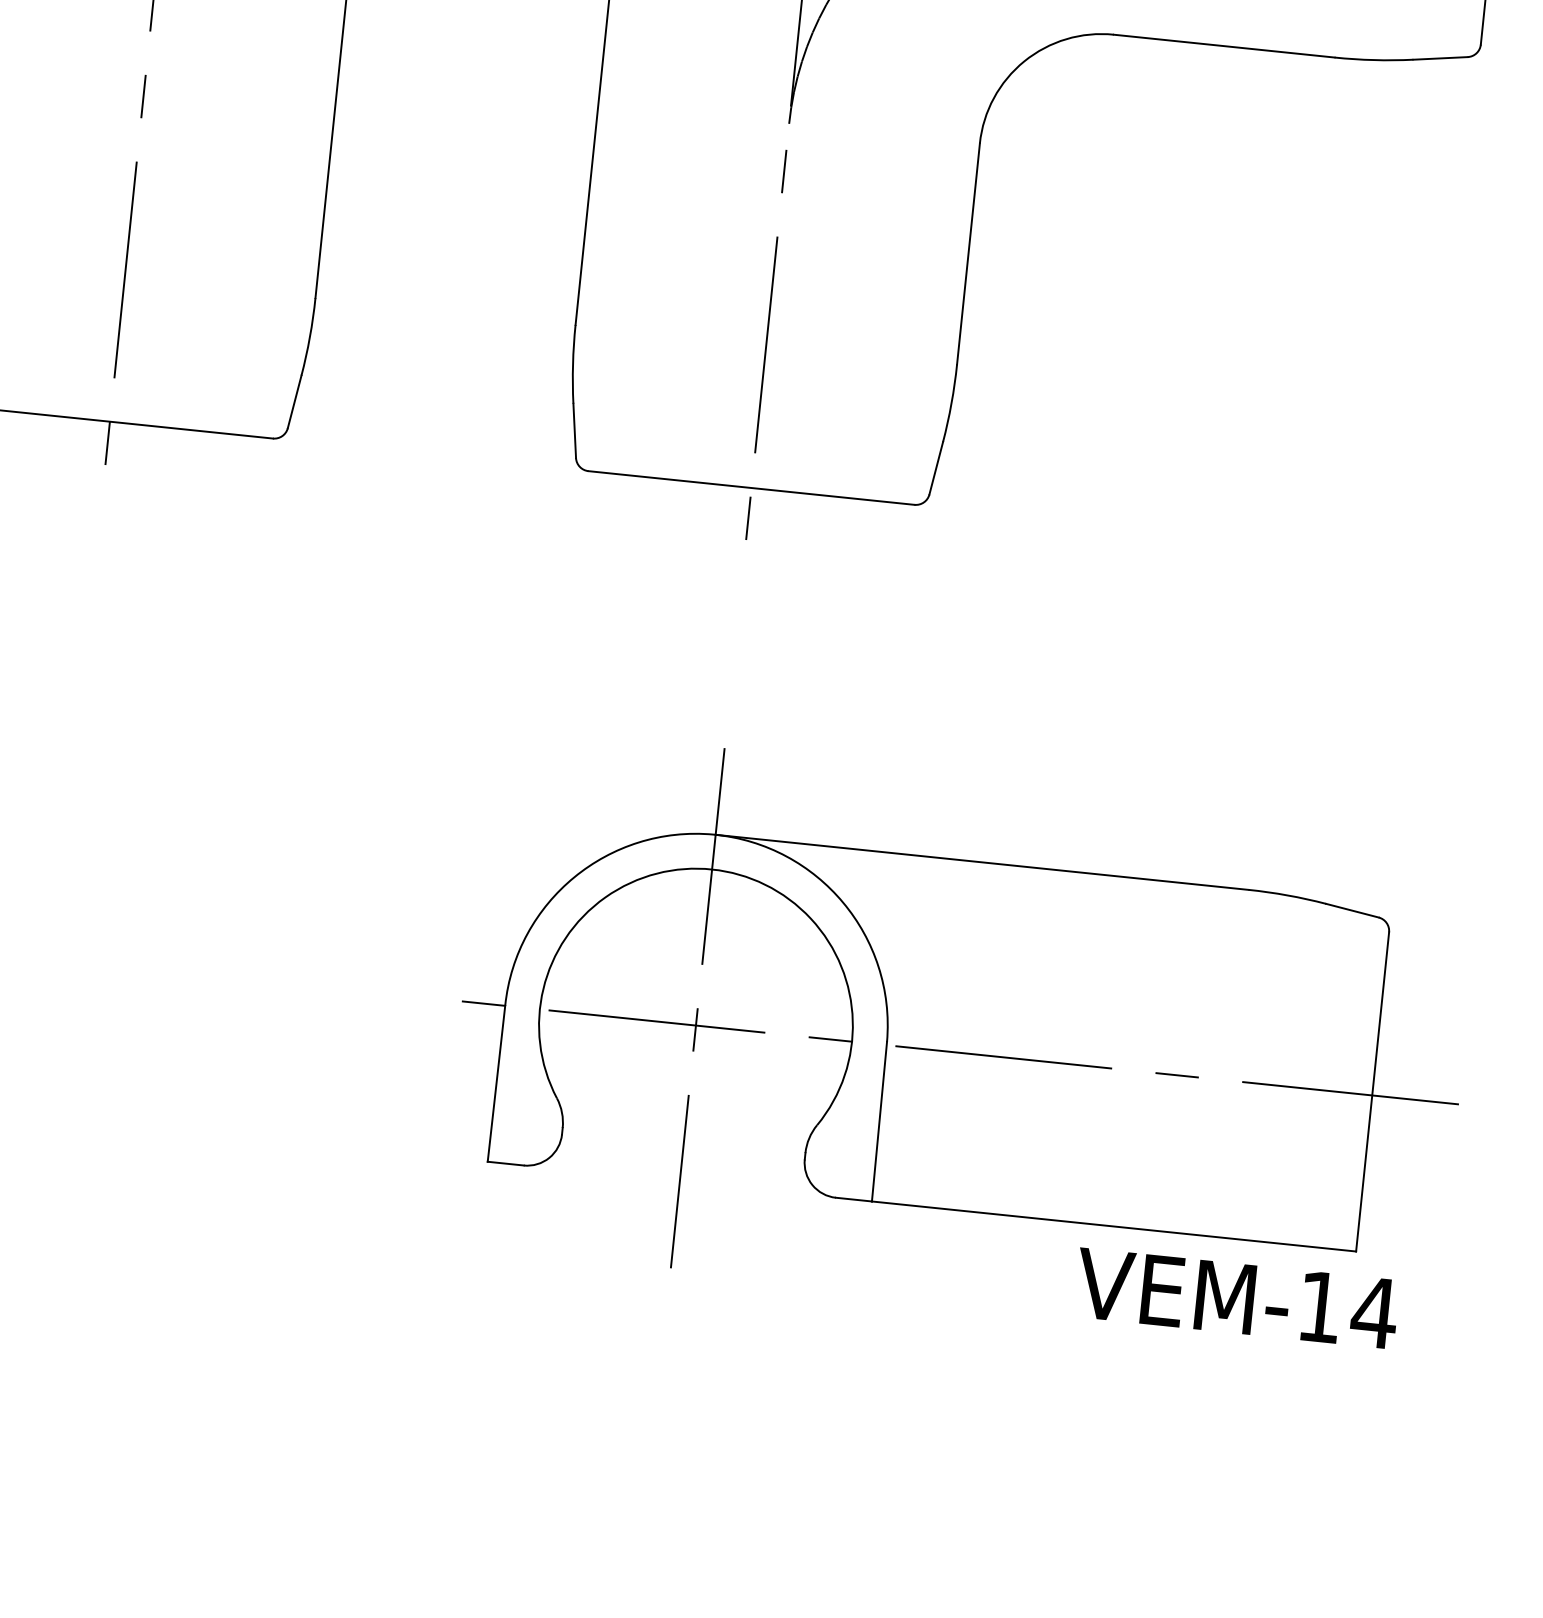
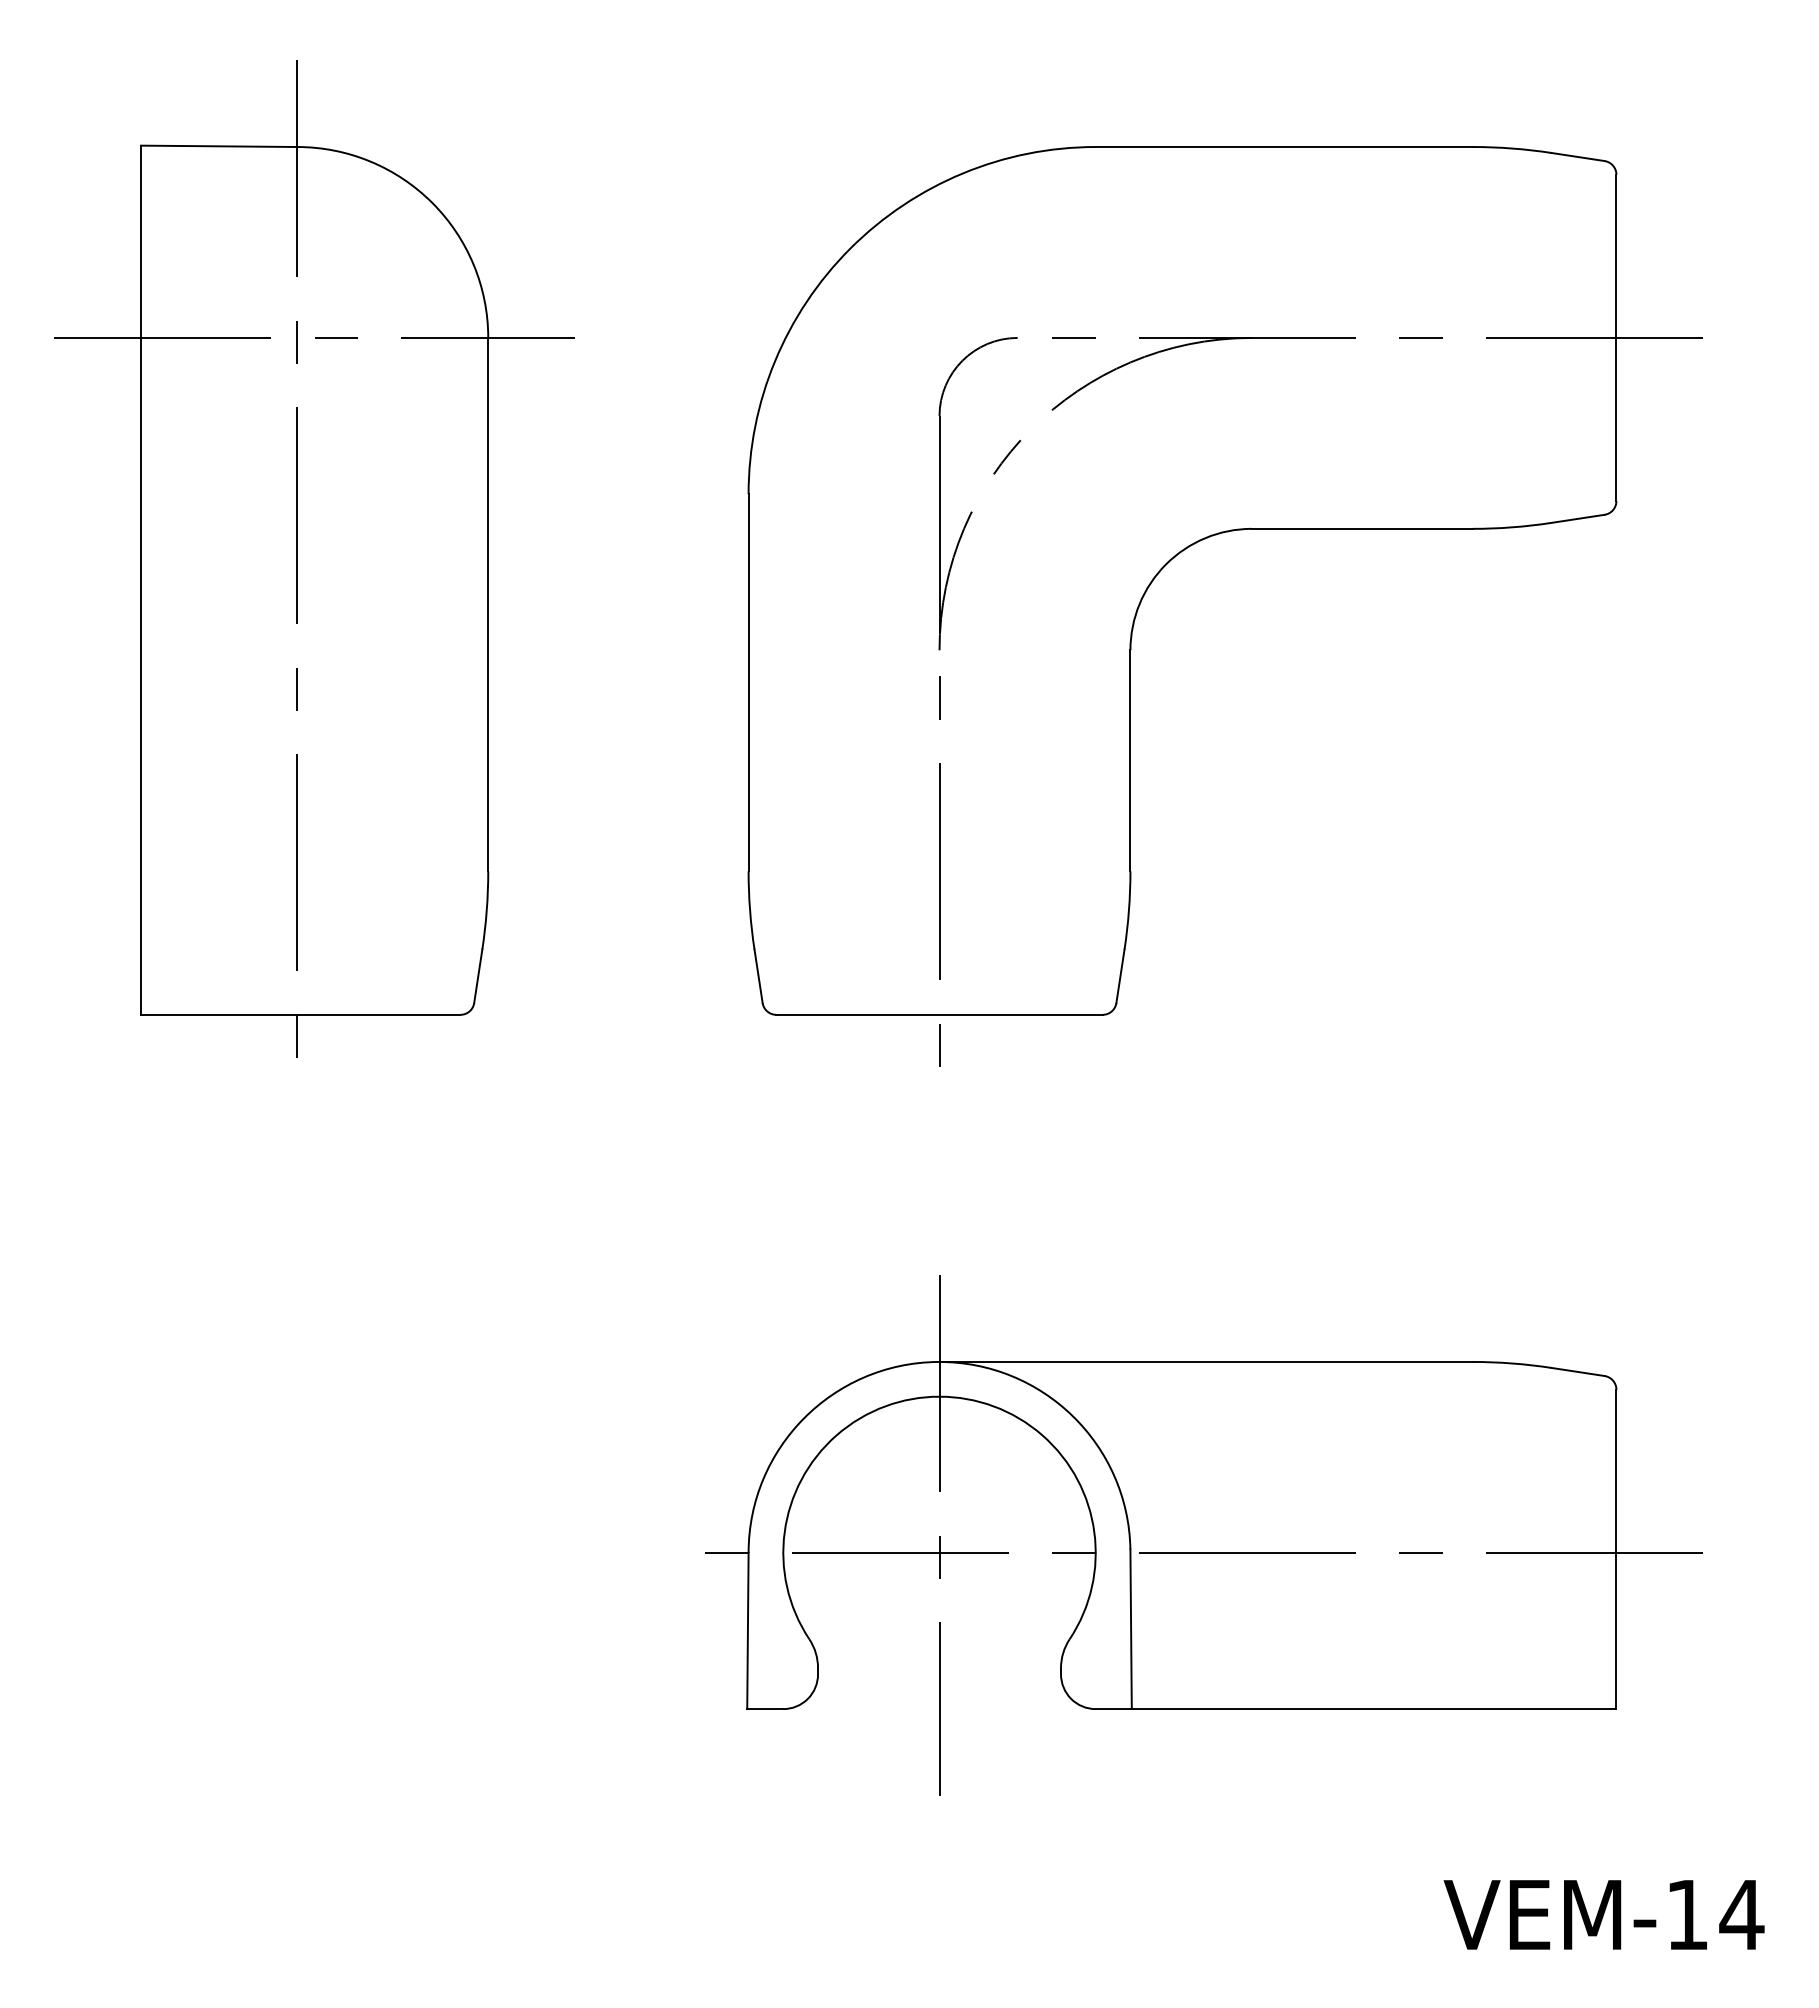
text: (1236, 1298) -> (1603, 1914), moved

